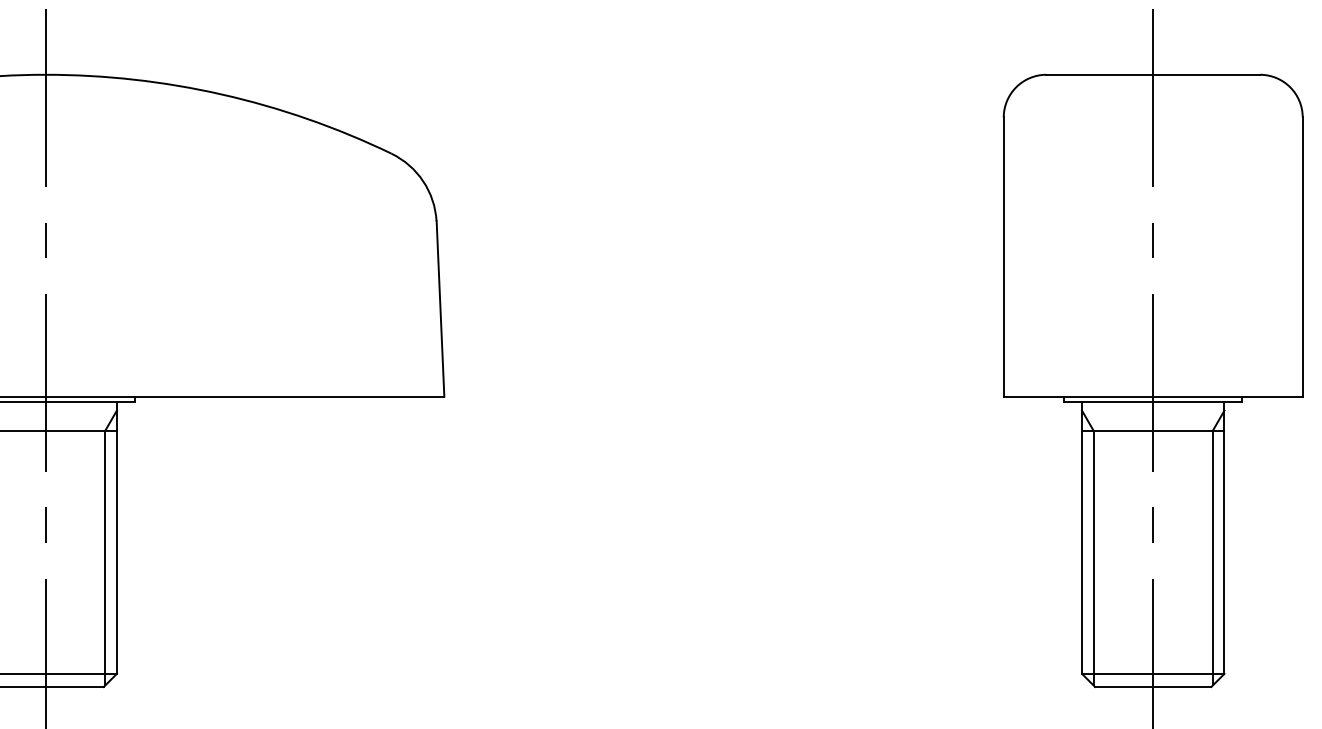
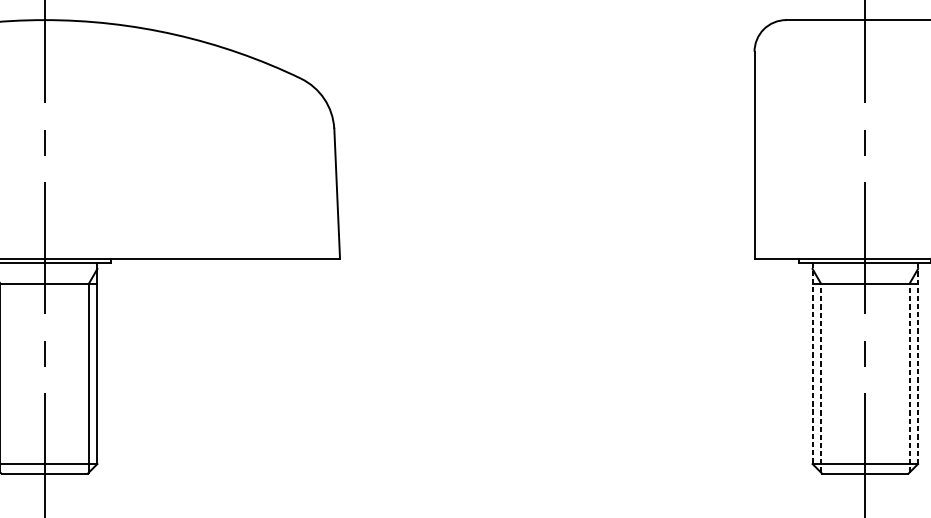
line: (1082, 538) -> (812, 363), solid -> dashed
line: (1224, 538) -> (918, 363), solid -> dashed
line: (1093, 557) -> (821, 377), solid -> dashed
line: (1212, 557) -> (909, 377), solid -> dashed

